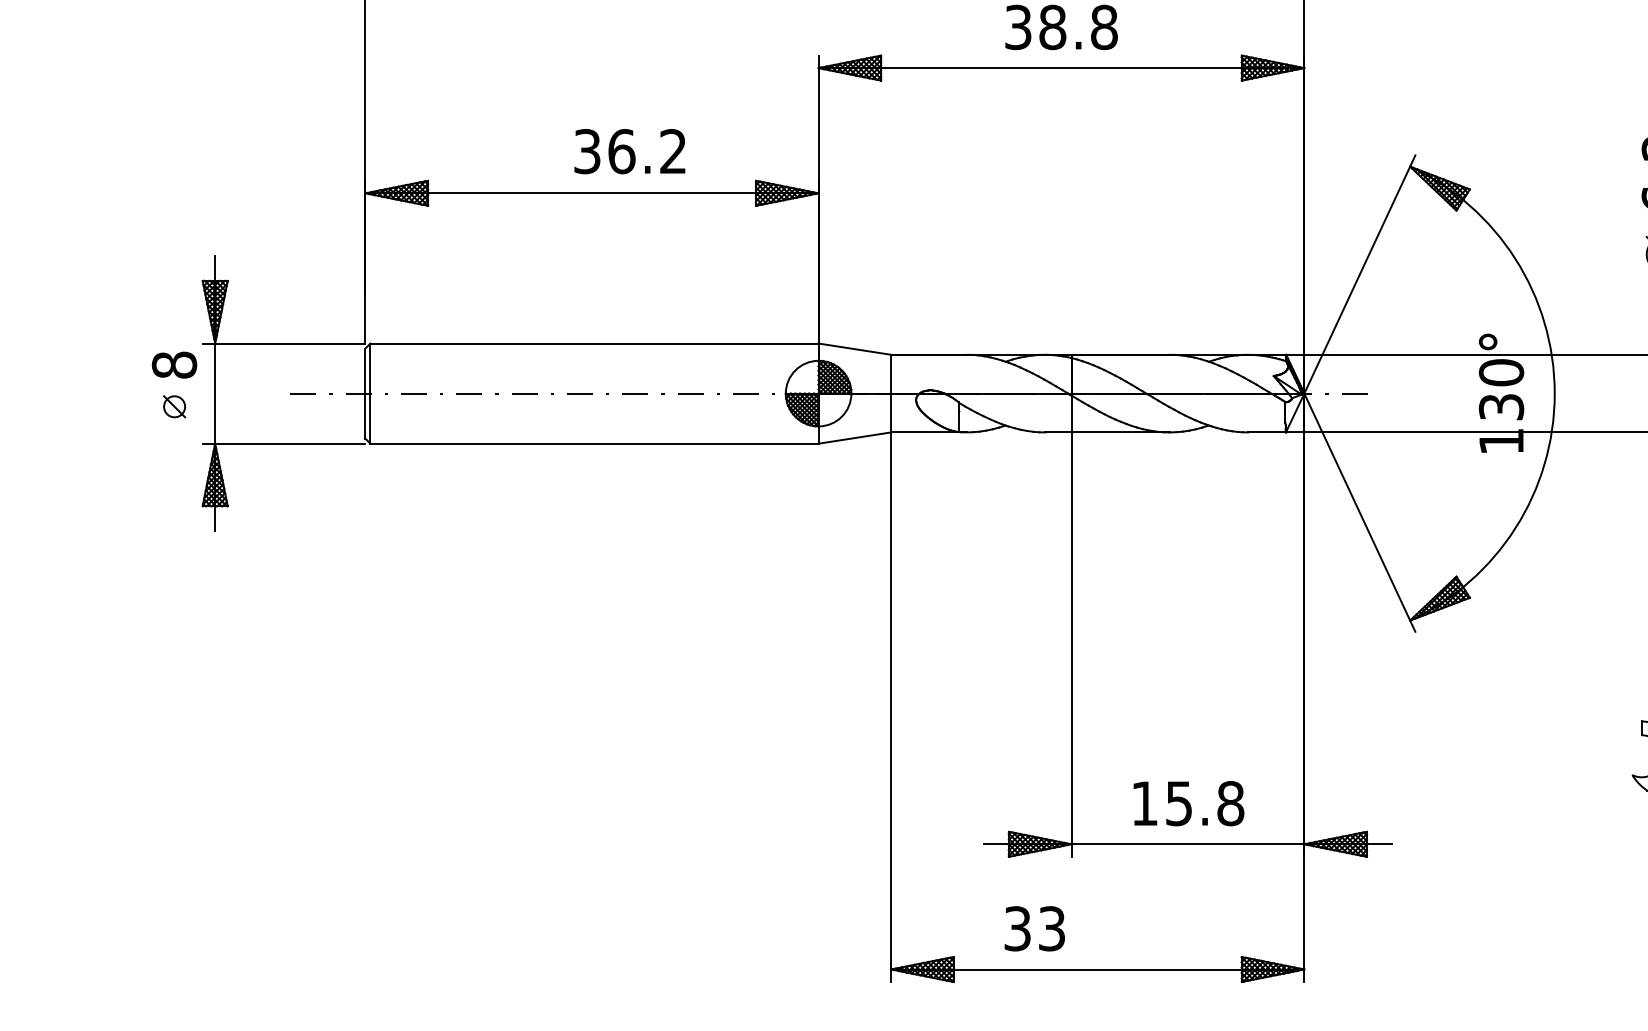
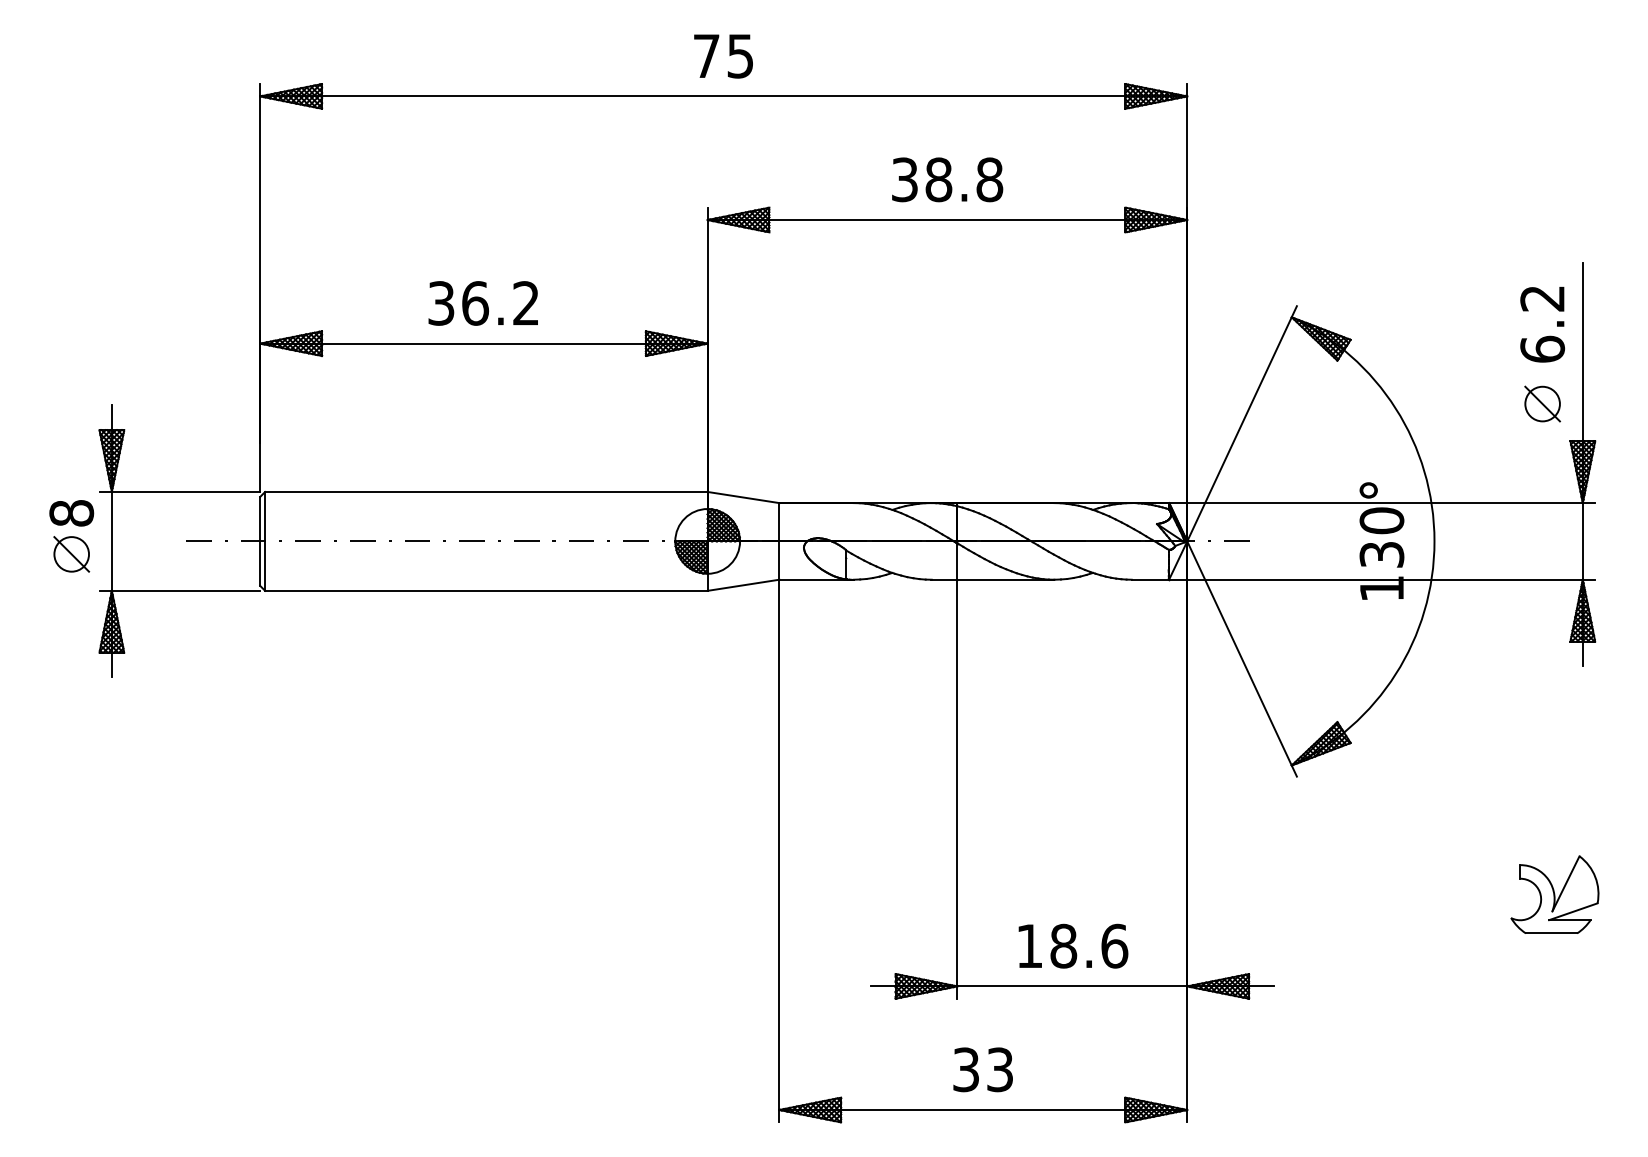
text: (629, 151) -> (482, 303), moved
part: (174, 406) -> (71, 554), size x1.67
text: (1205, 802) -> (1089, 945), 15.8 -> 18.6
text: (1034, 928) -> (982, 1069), moved

